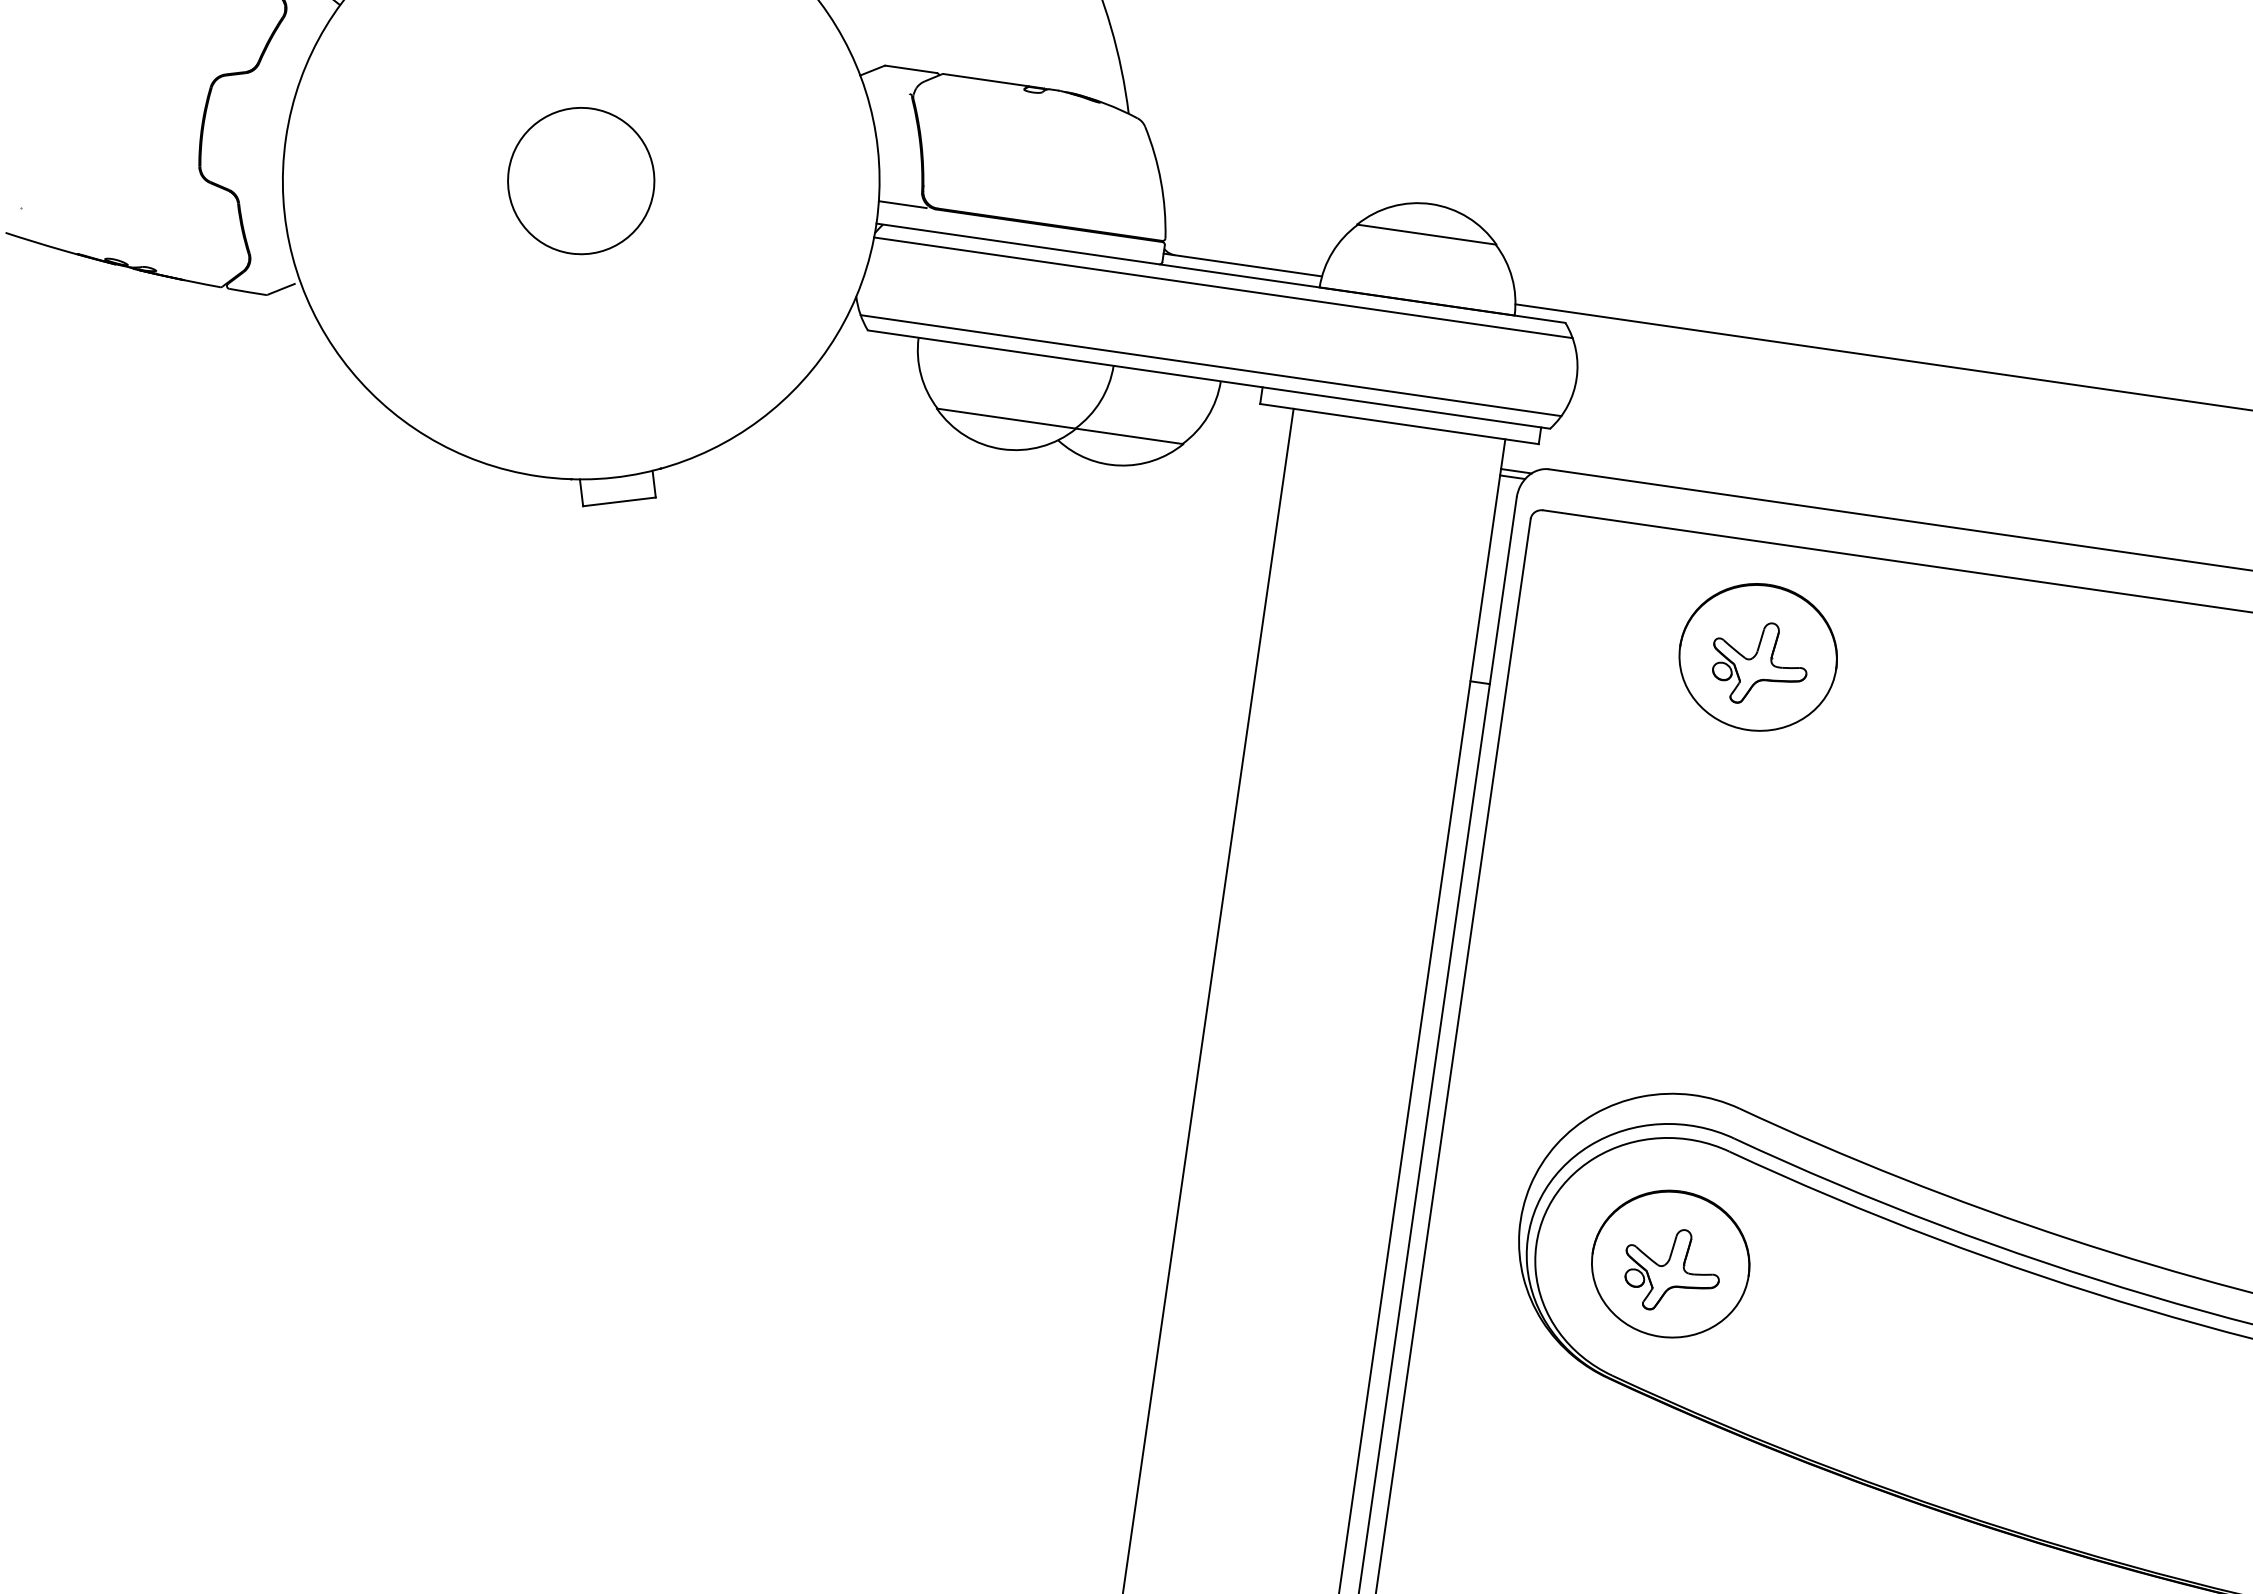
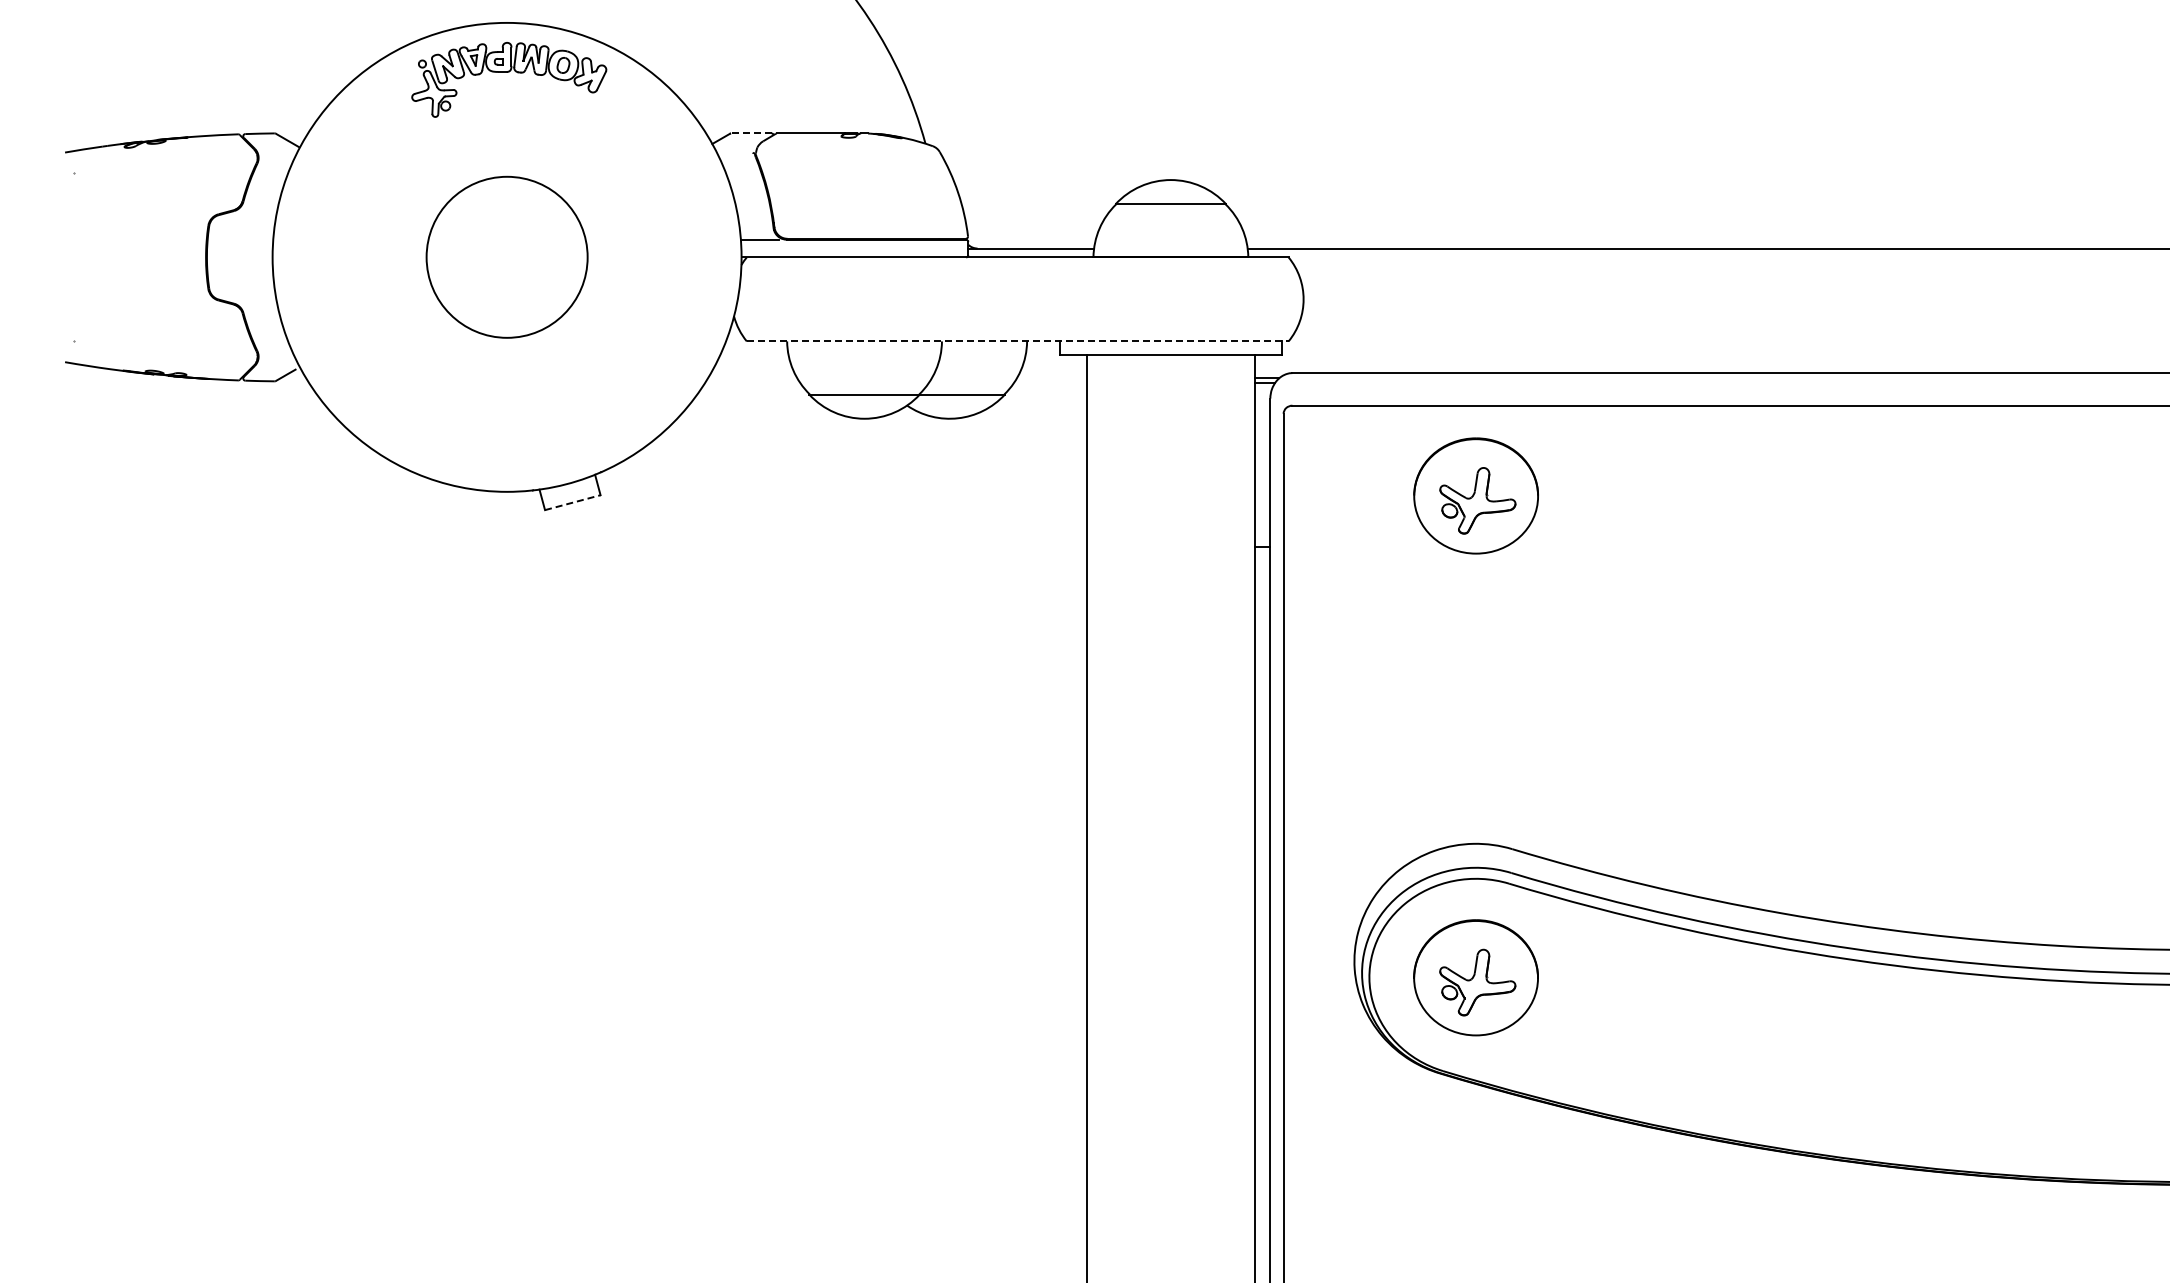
line: (910, 69) -> (750, 133), solid -> dashed
circle: (580, 181) -> (506, 257), size x1.4
line: (1223, 287) -> (1018, 268), removed
line: (1210, 365) -> (1017, 330), removed
line: (1208, 379) -> (1017, 341), solid -> dashed
line: (619, 501) -> (572, 502), solid -> dashed

